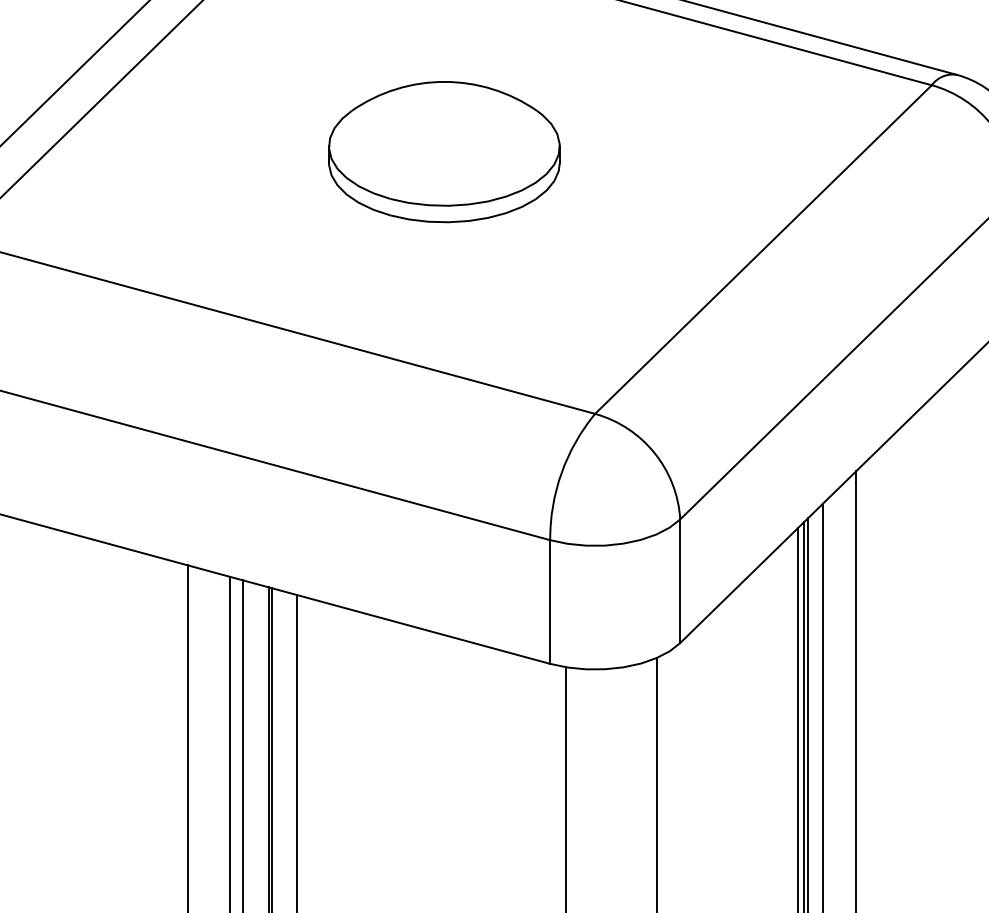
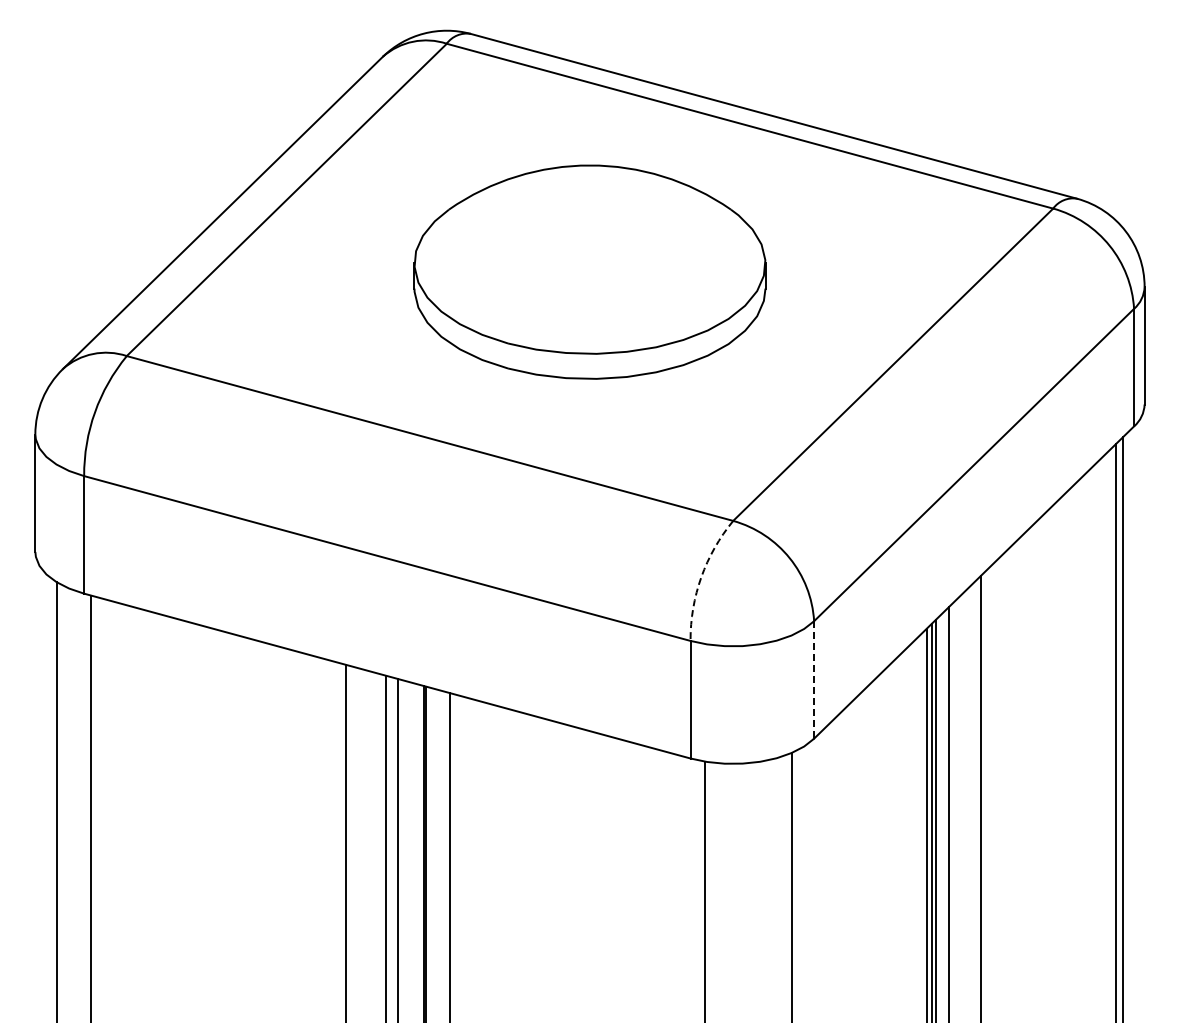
part: (443, 151) -> (589, 271), size x1.6
arc: (561, 473) -> (701, 577), solid -> dashed
line: (680, 581) -> (814, 680), solid -> dashed

